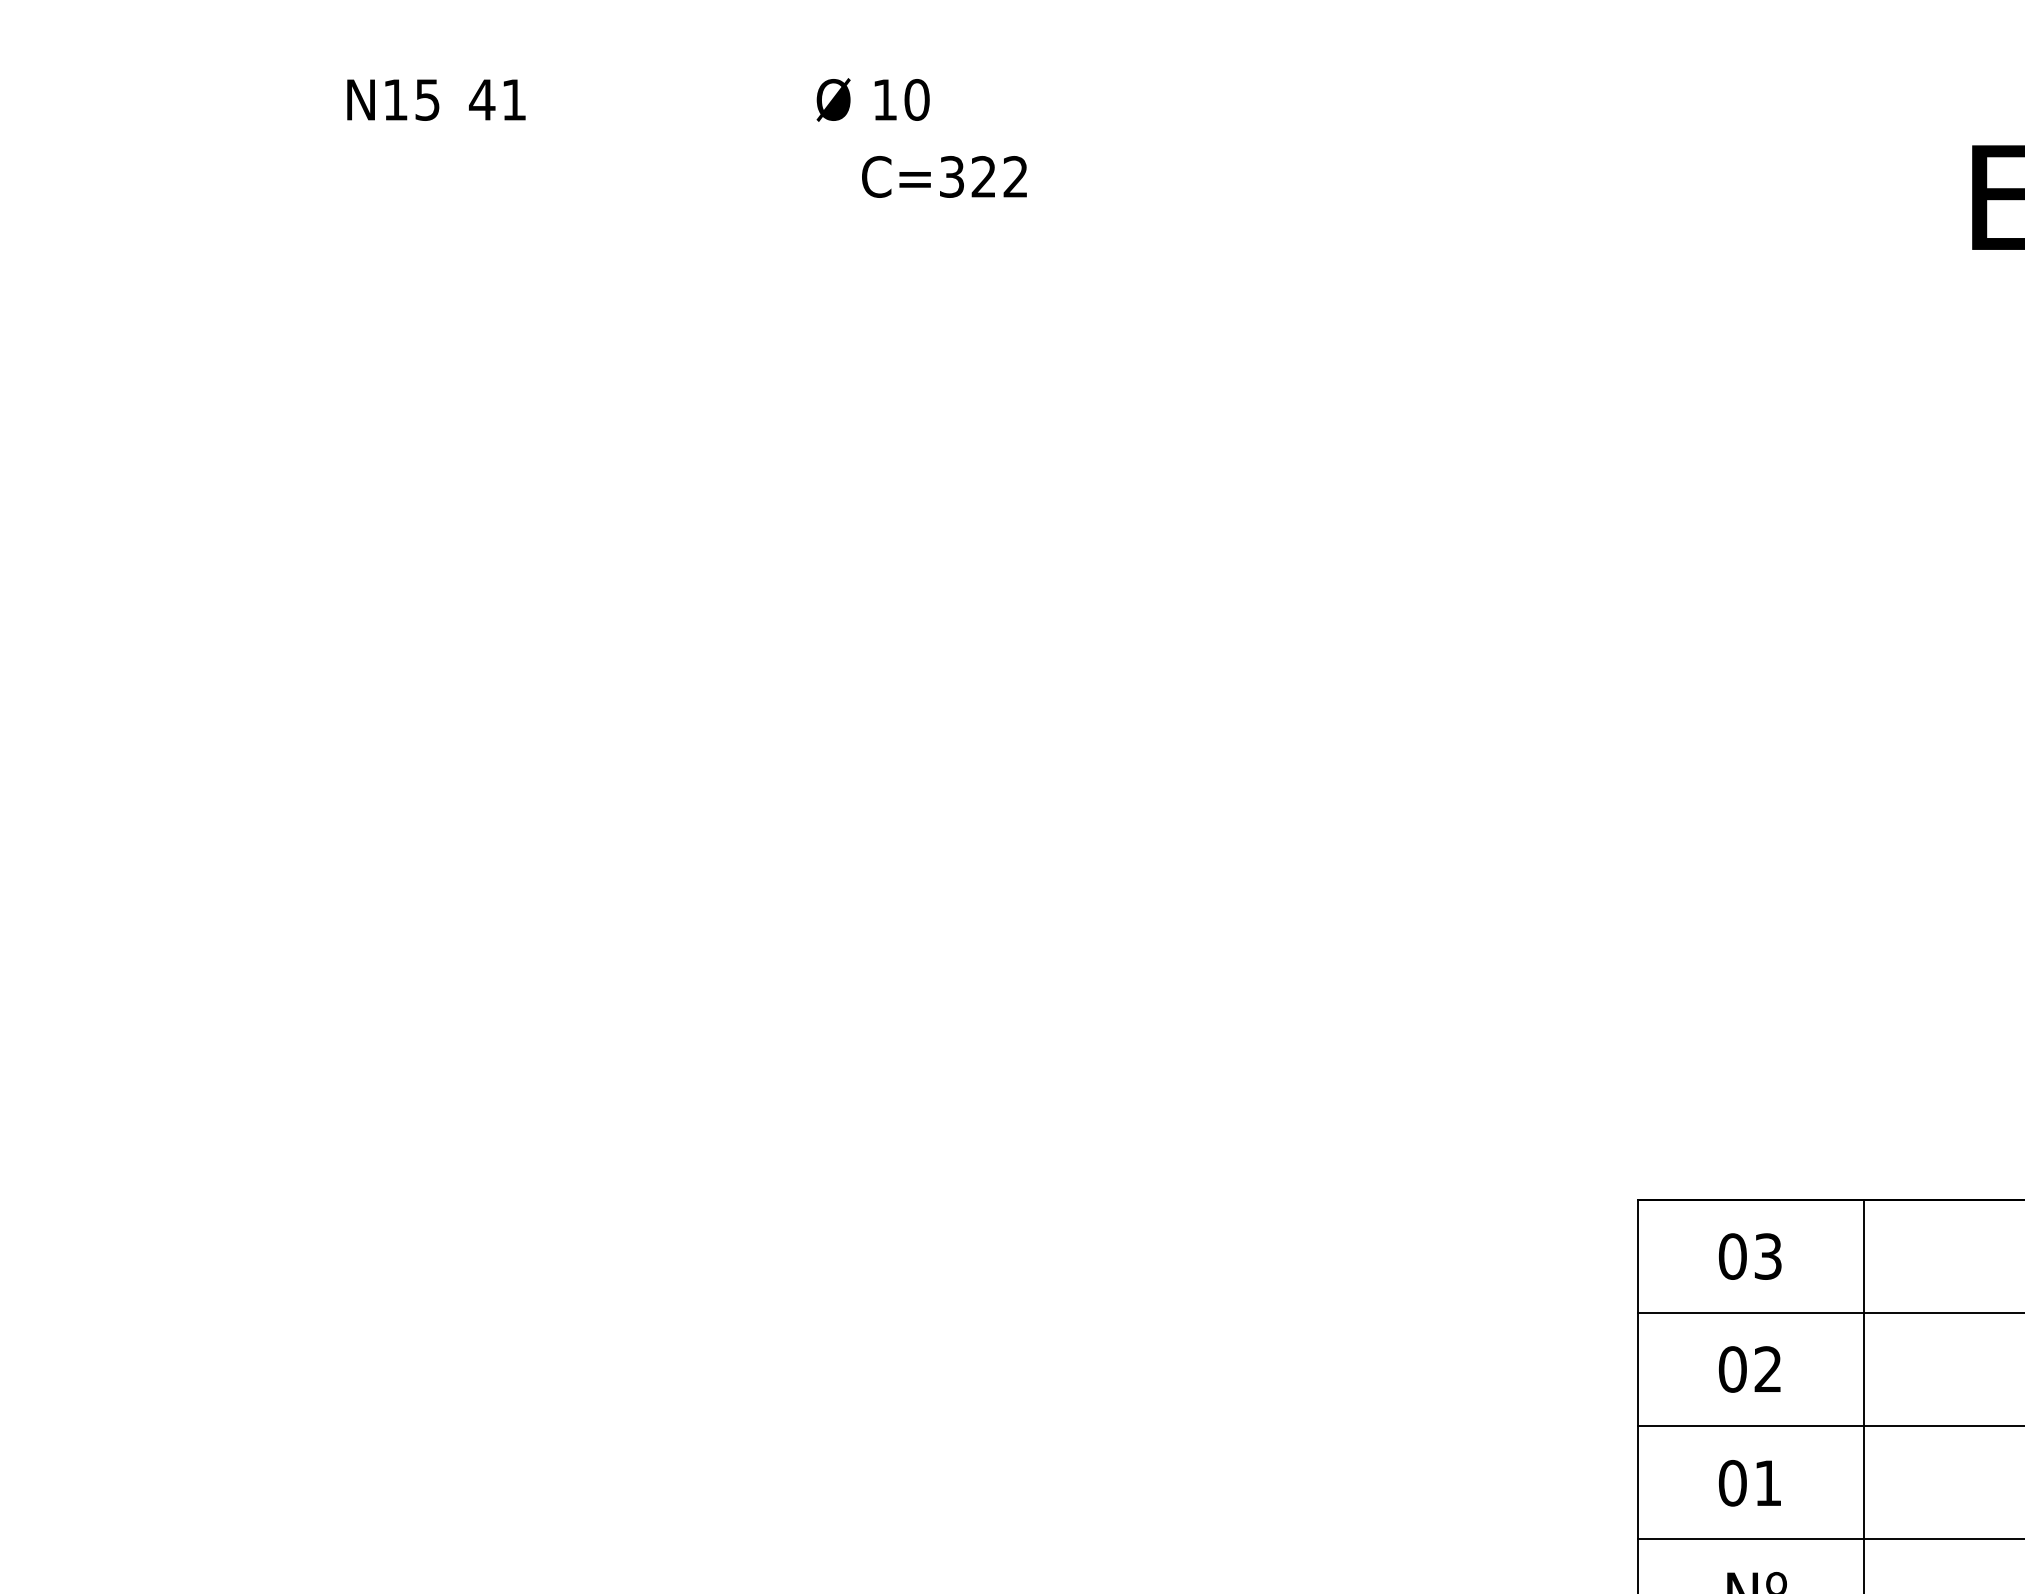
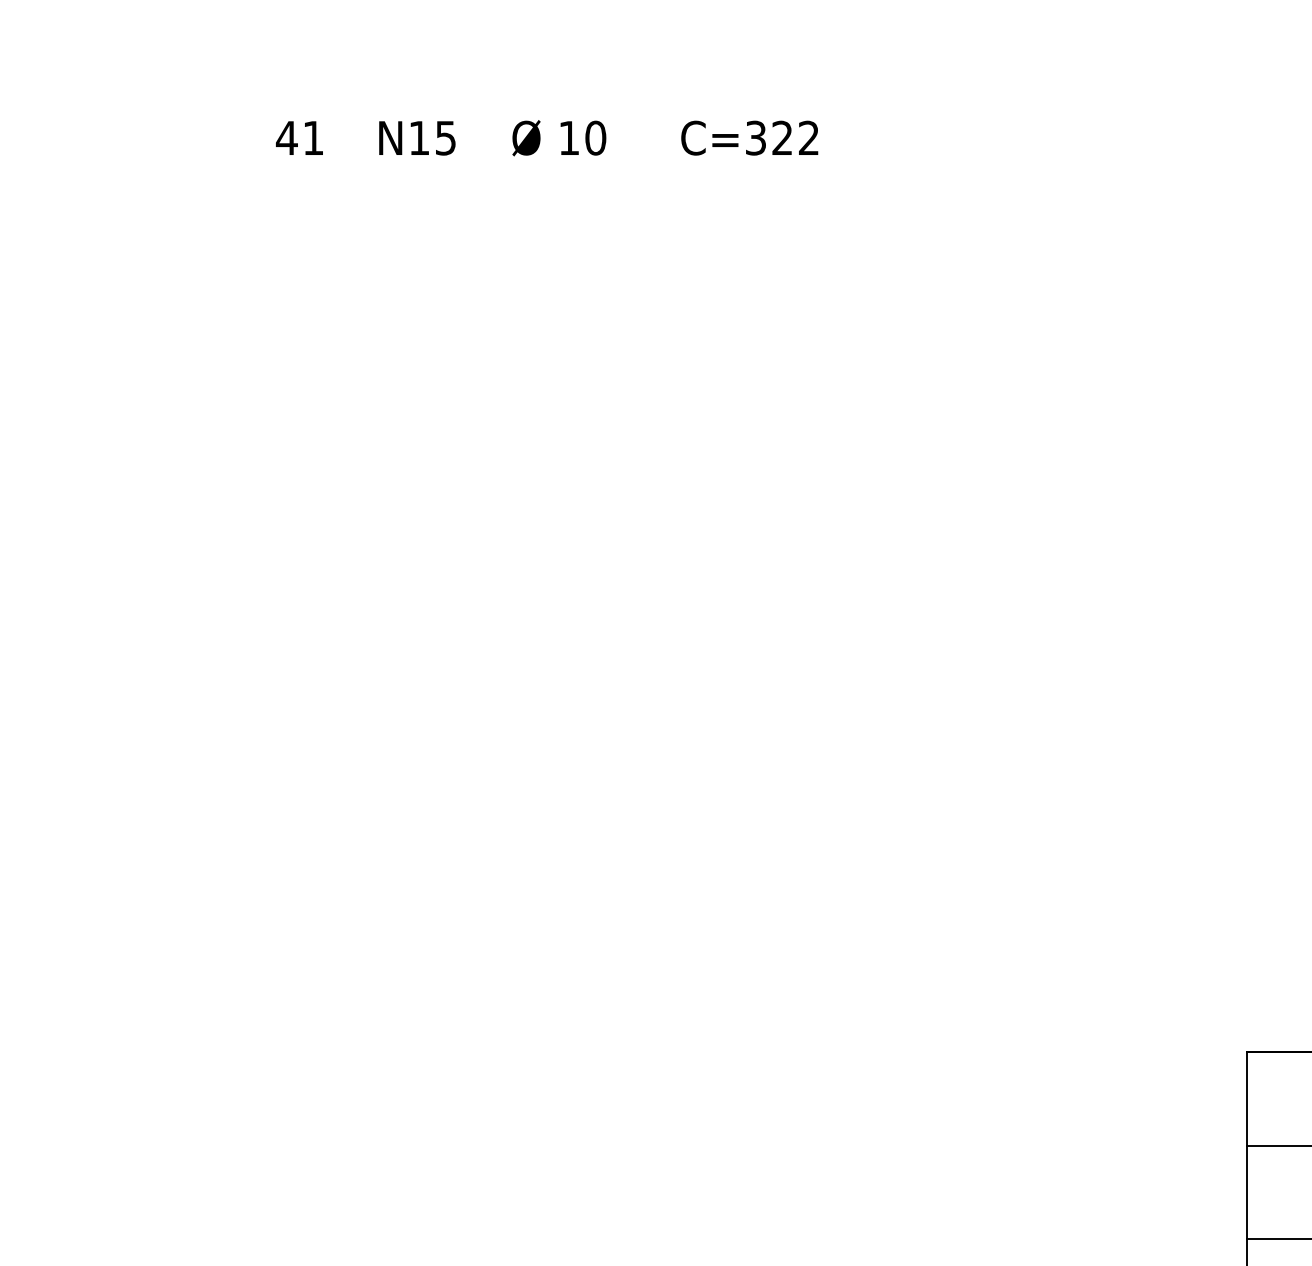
text: (393, 99) -> (417, 137), moved
text: (872, 99) -> (558, 137), moved
text: (944, 176) -> (749, 137), moved

